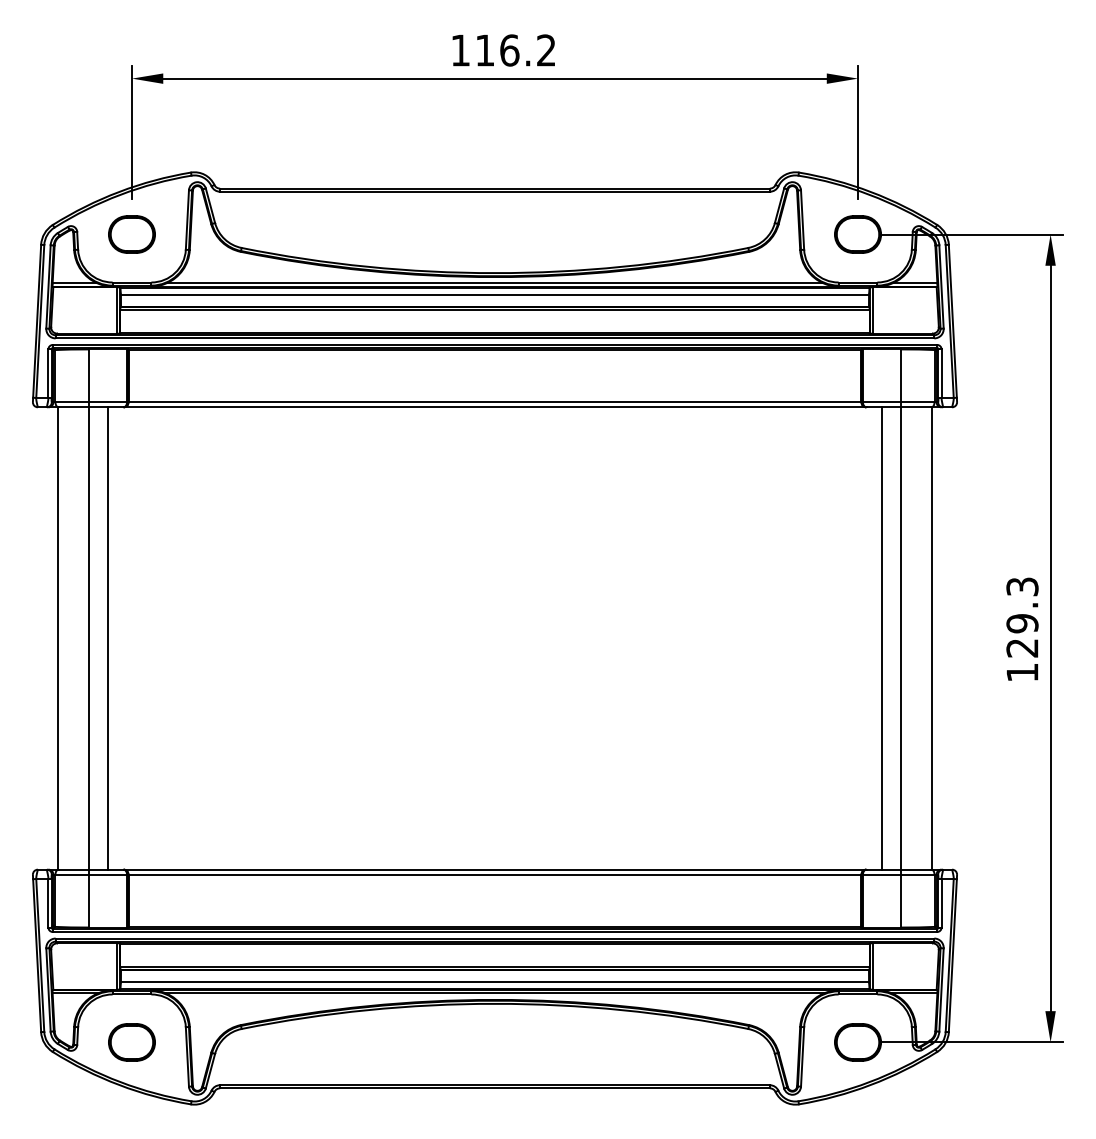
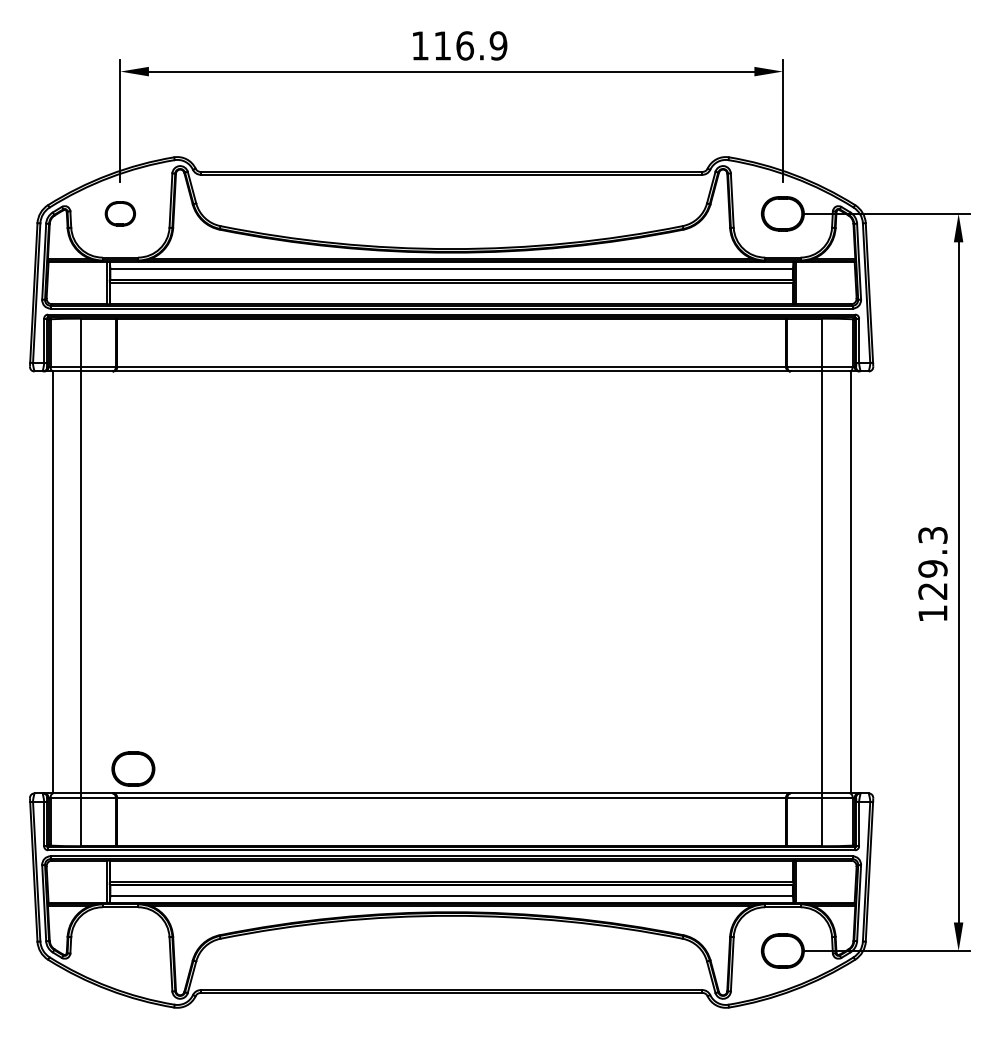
text: (546, 50) -> (498, 45), 116.2 -> 116.9
part: (132, 234) -> (120, 213), size x0.7
line: (107, 638) -> (98, 582), removed
line: (882, 638) -> (805, 582), removed
part: (132, 1041) -> (133, 768), moved

